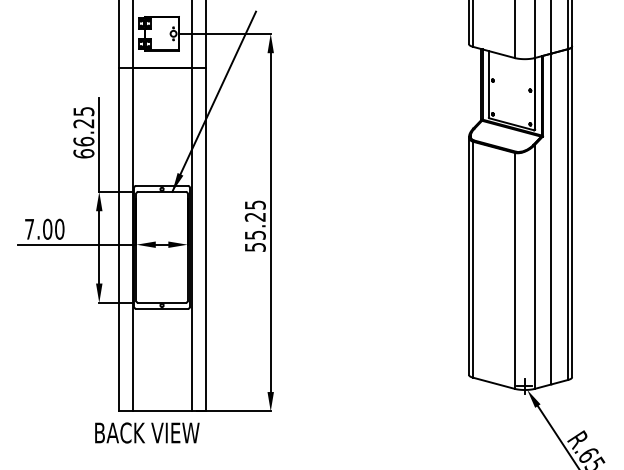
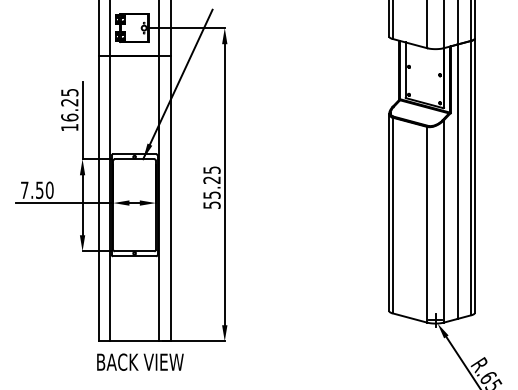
text: (83, 153) -> (69, 127), 66.25 -> 16.25
text: (47, 228) -> (39, 189), 7.00 -> 7.50
text: (147, 432) -> (140, 361), moved

